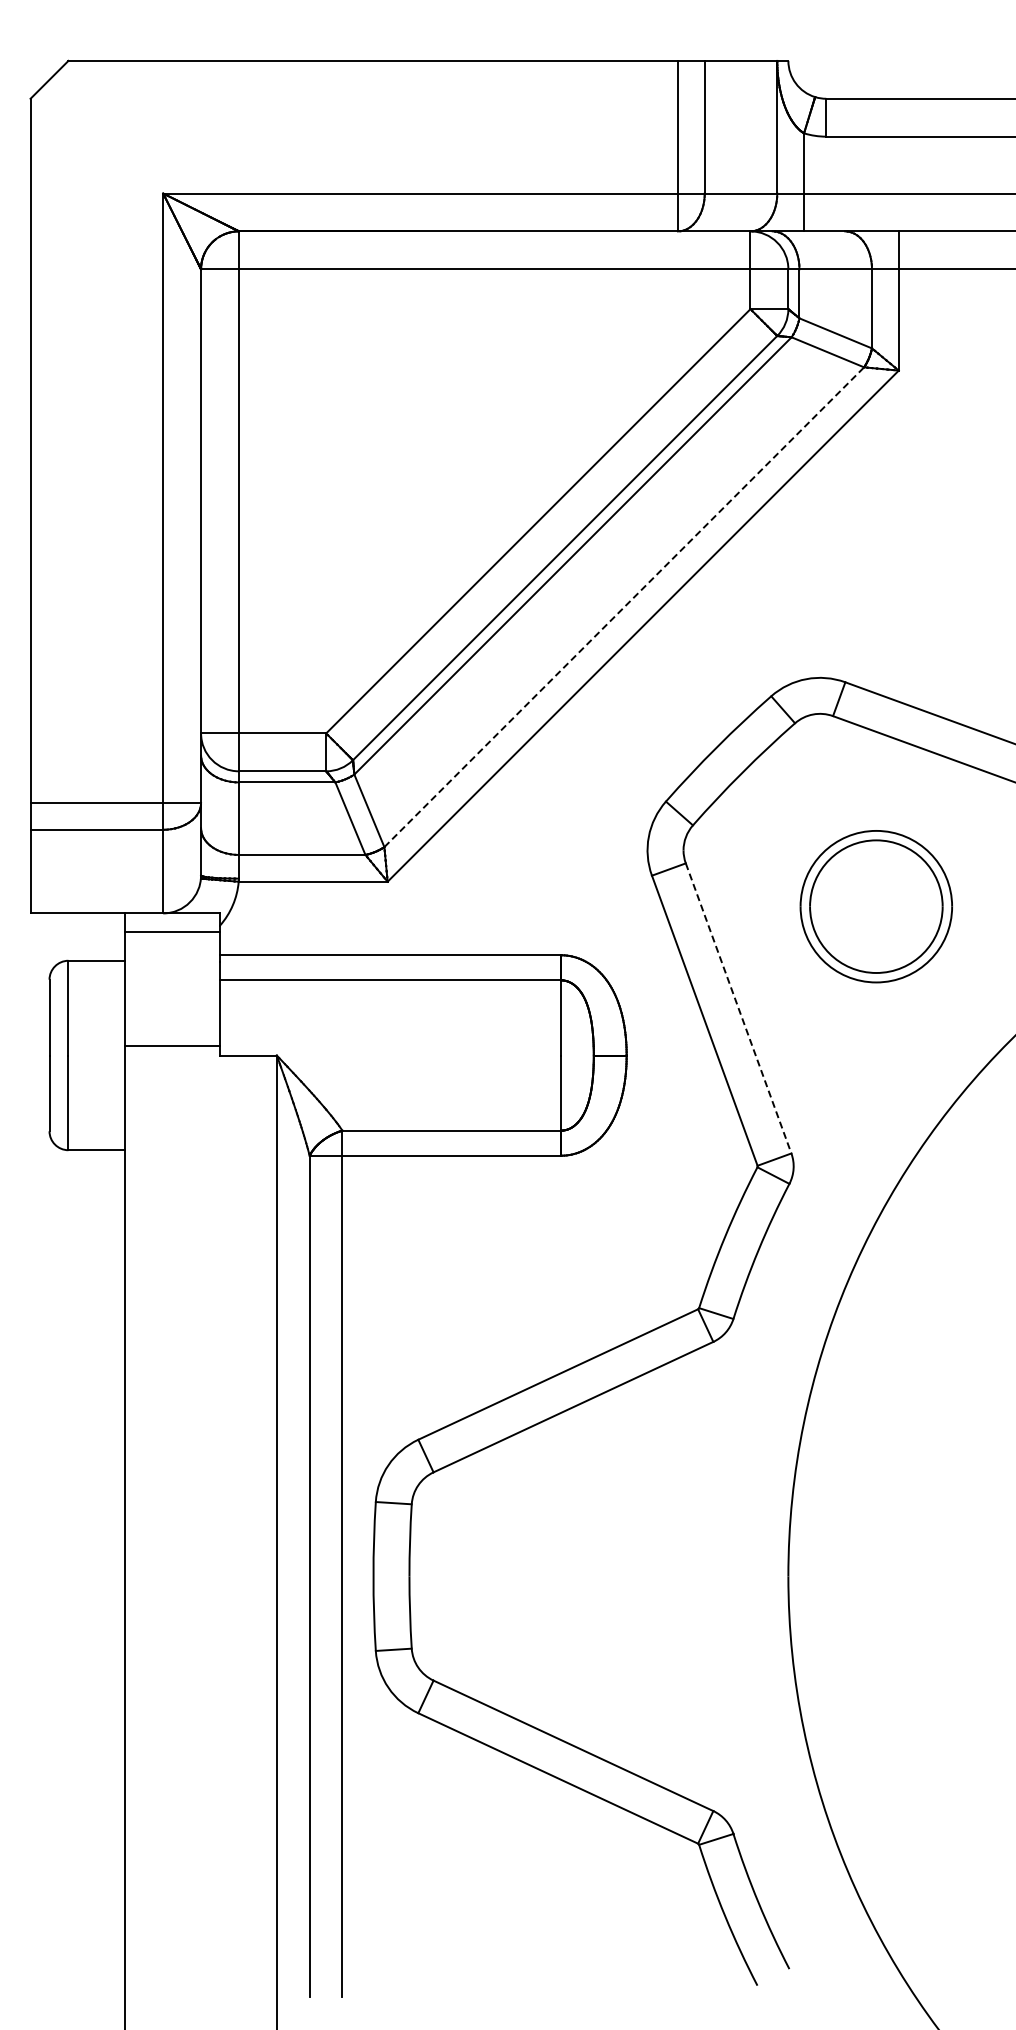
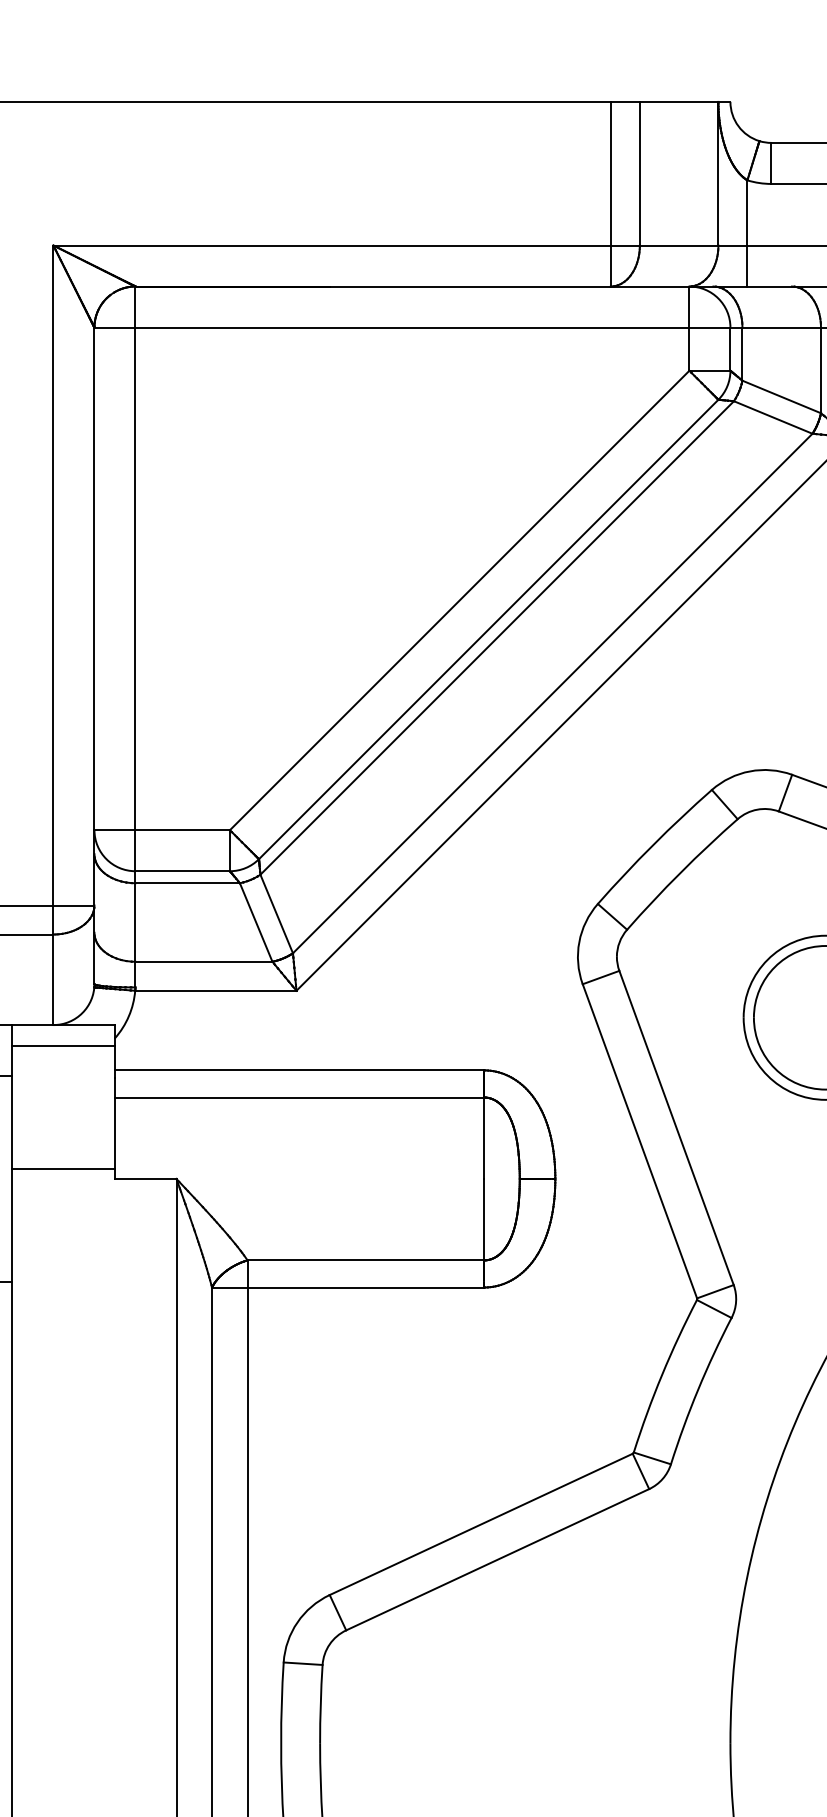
line: (624, 606) -> (552, 692), dashed -> solid
line: (738, 1008) -> (676, 1128), dashed -> solid

